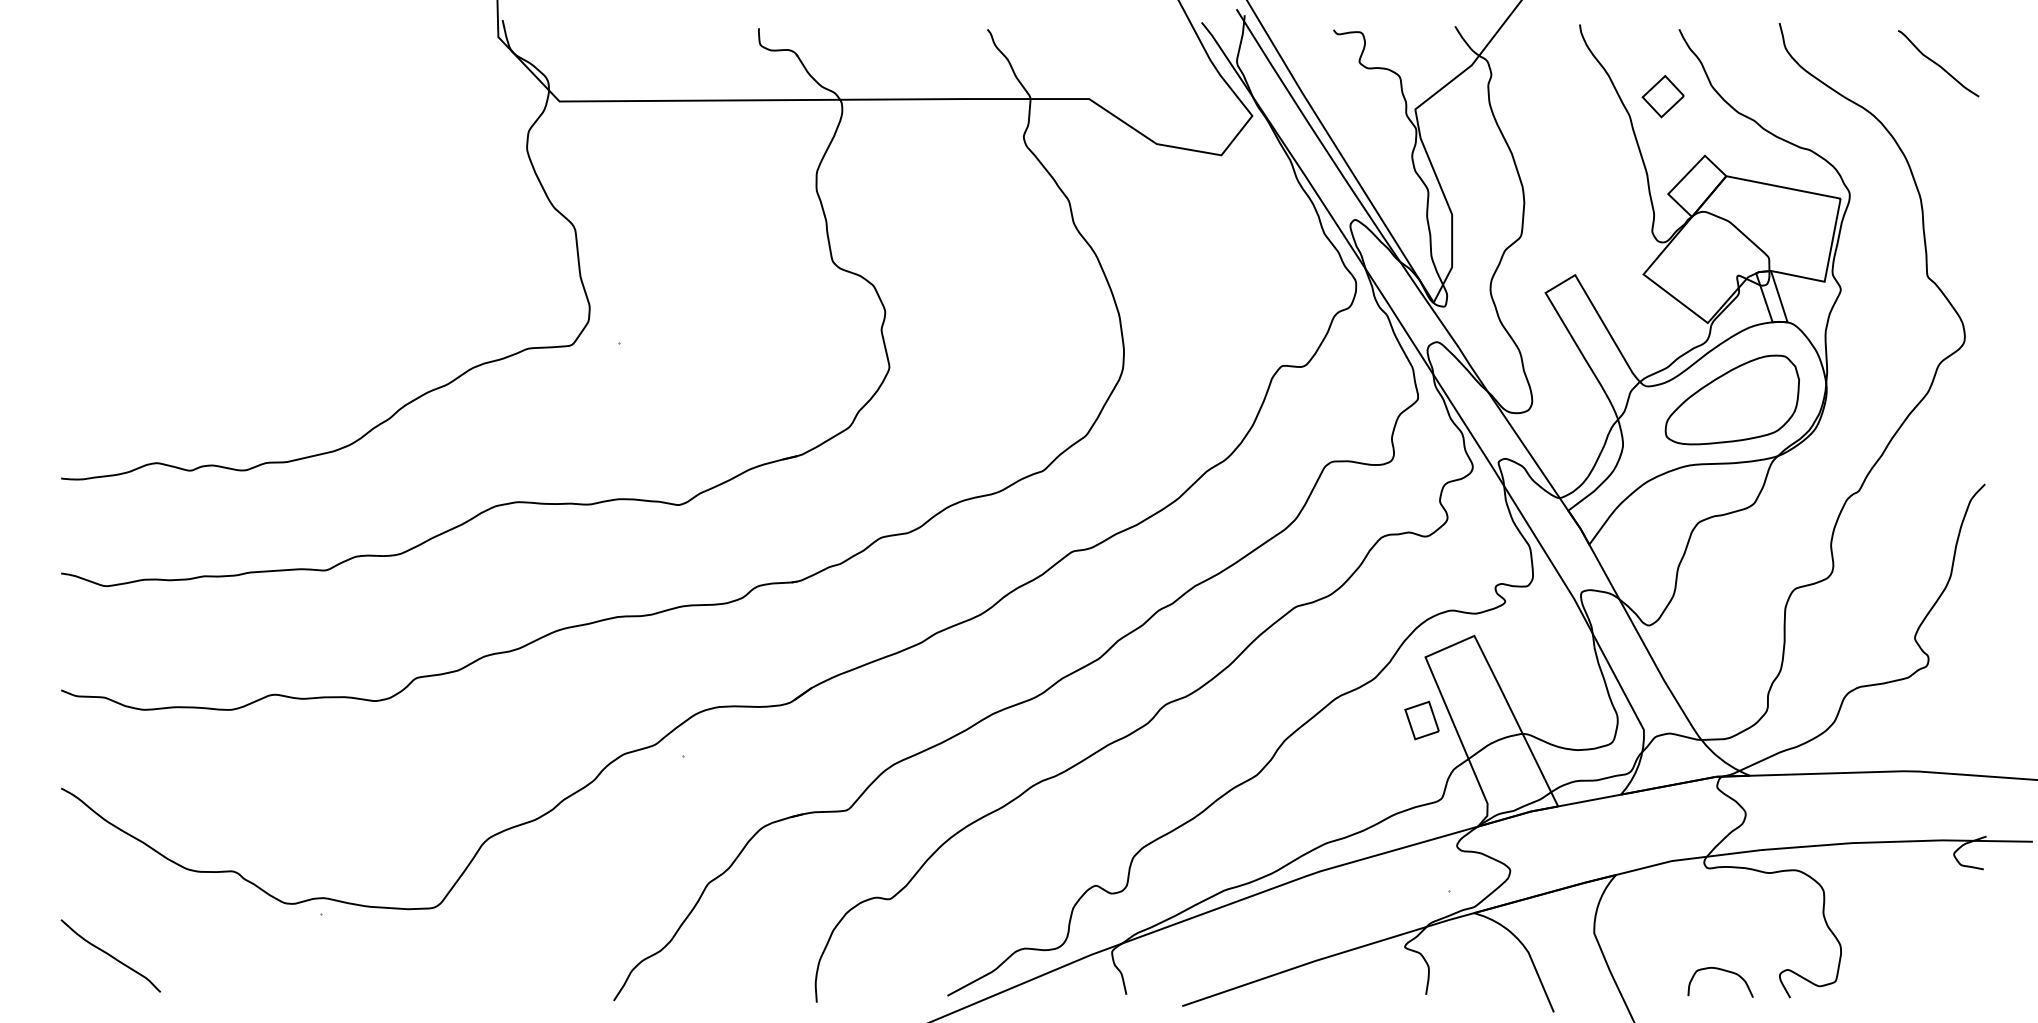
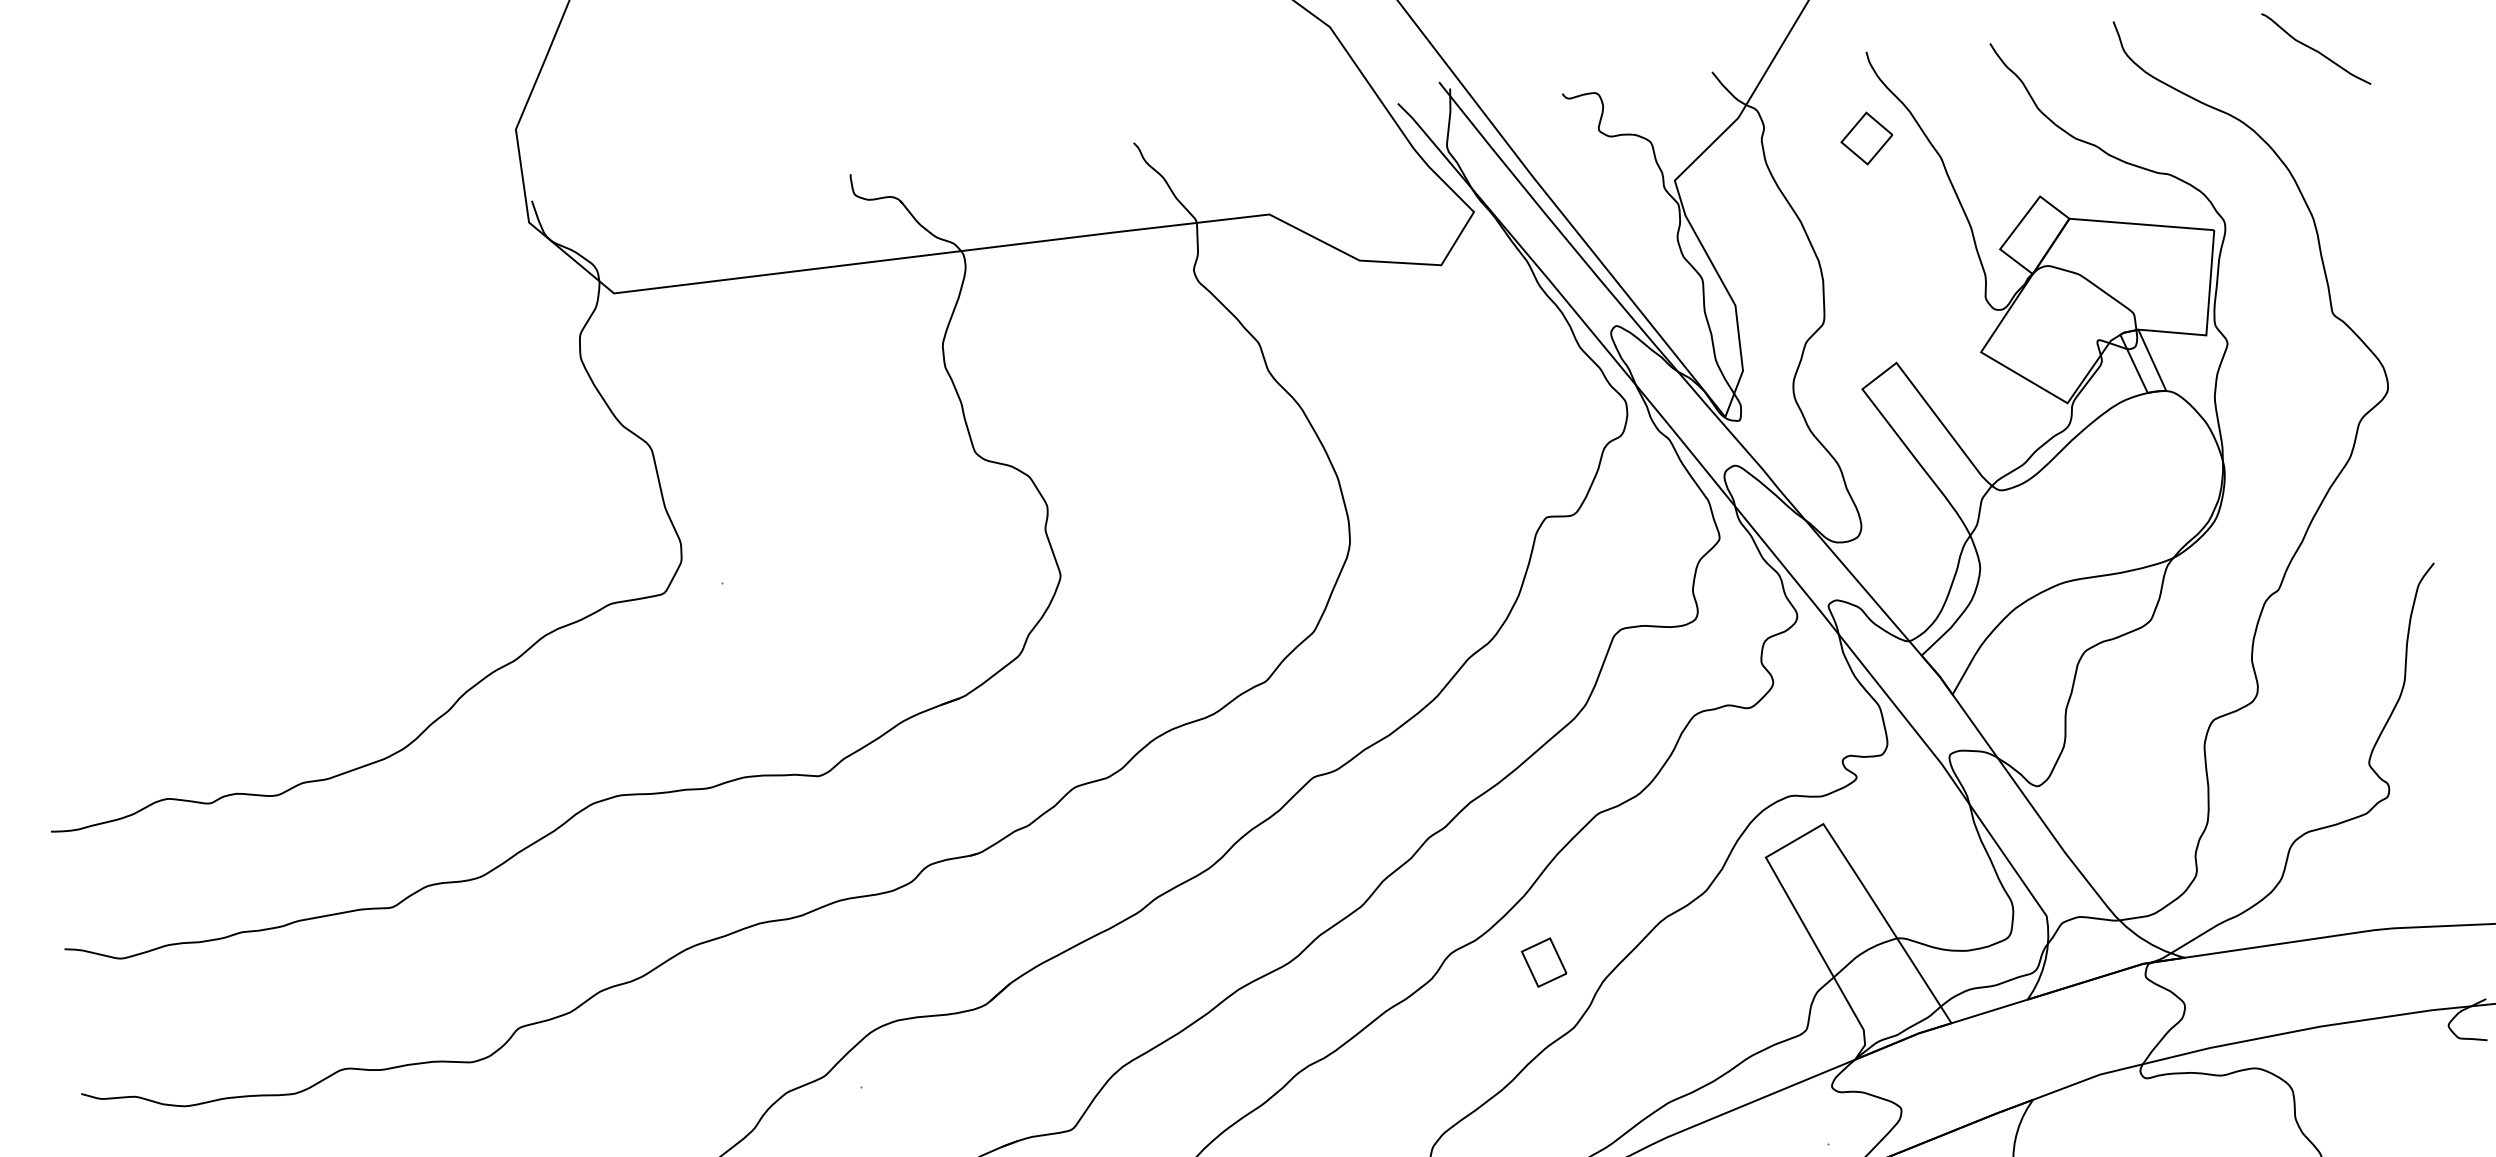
part: (1662, 96) -> (1865, 138), moved
part: (1731, 399) -> (2107, 494), removed
part: (1421, 720) -> (1543, 962), moved

